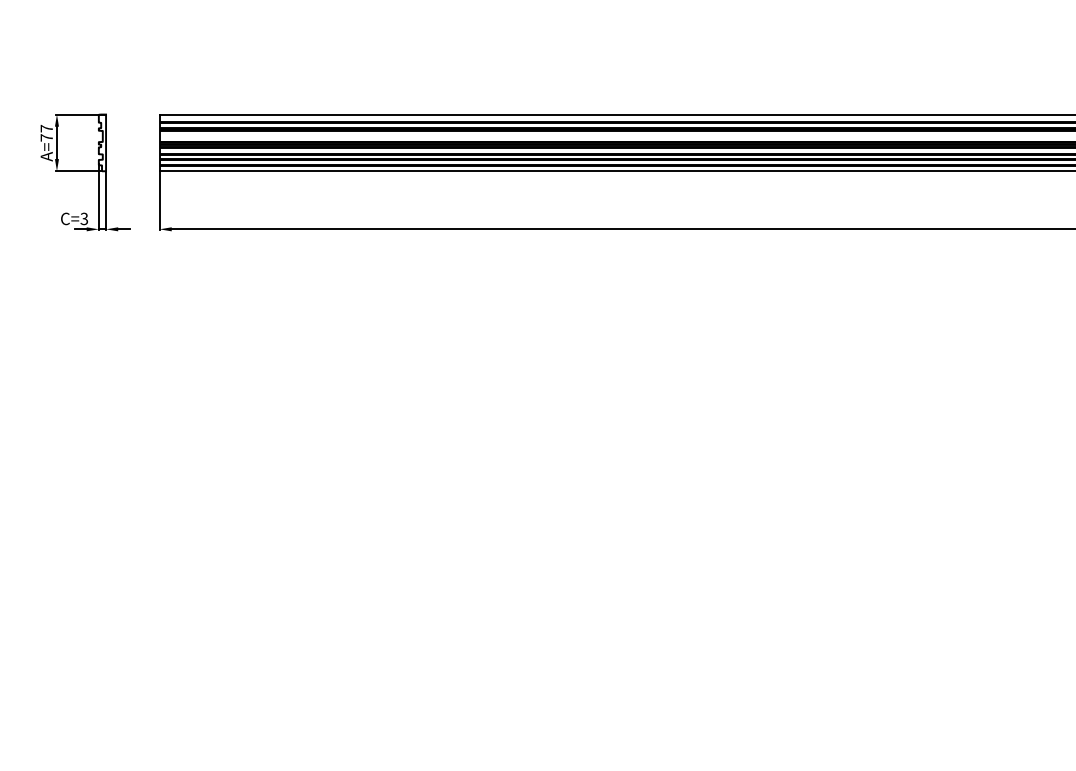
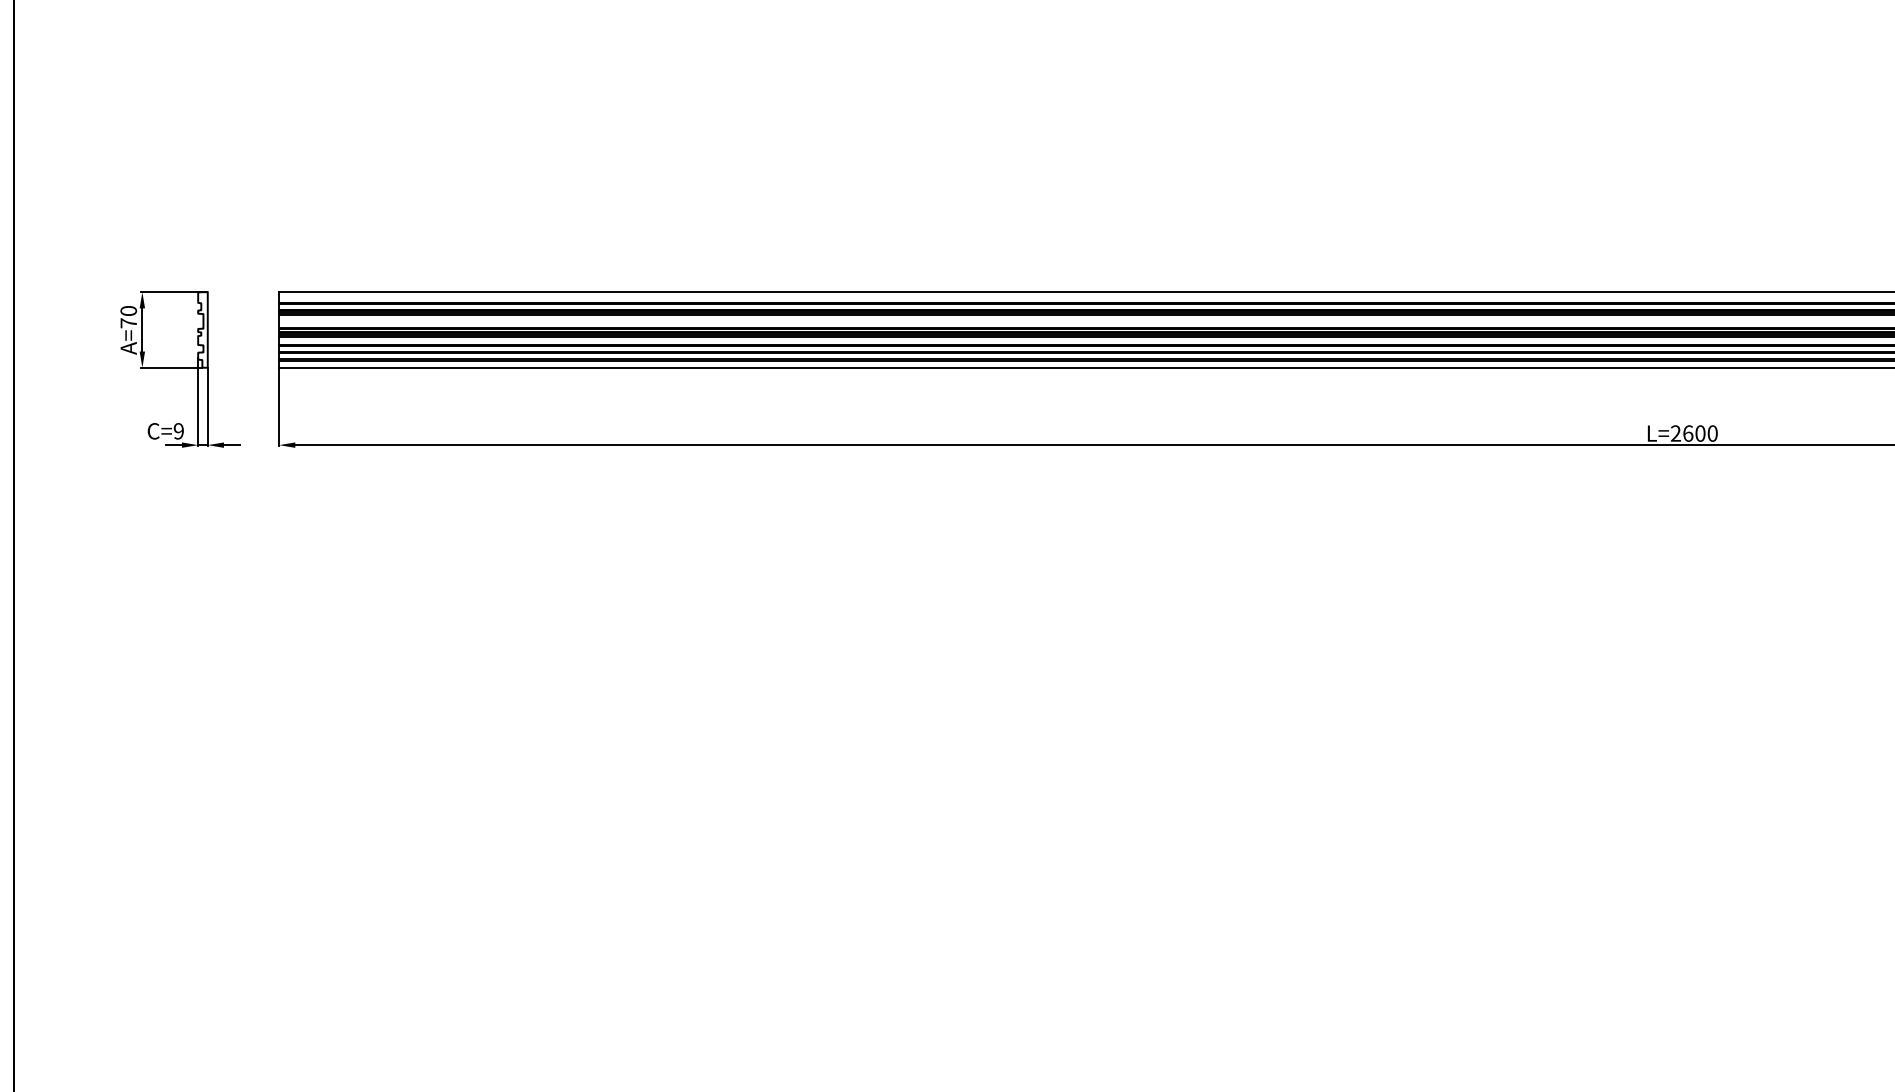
text: (46, 128) -> (128, 310), =77 -> =70
text: (84, 219) -> (178, 431), =3 -> =9

